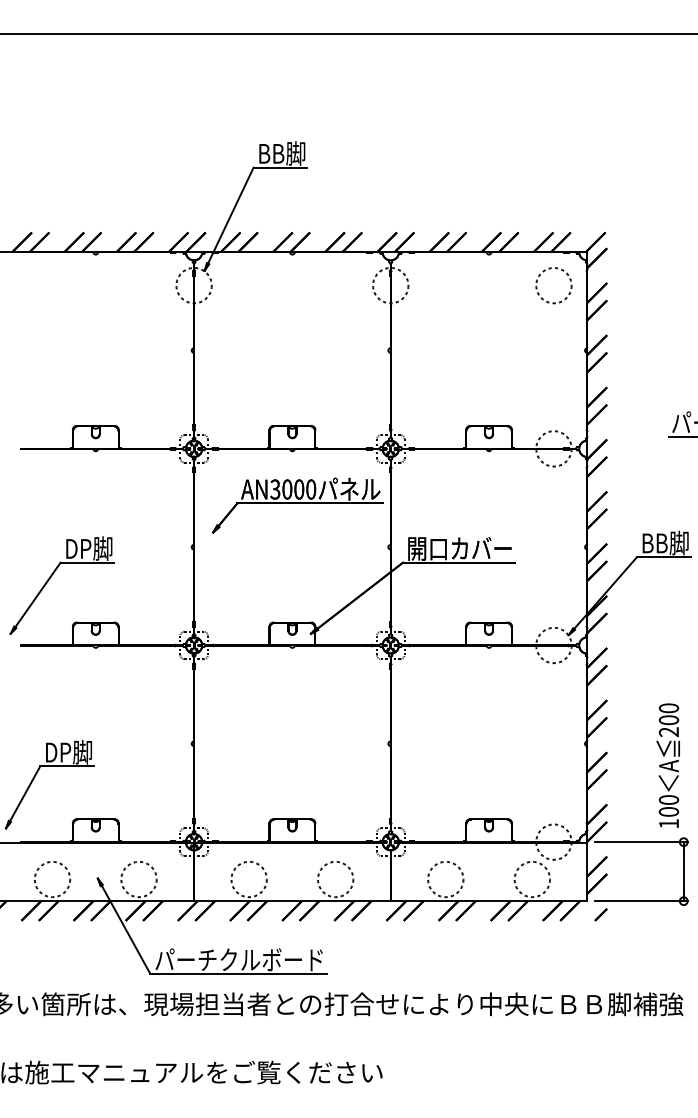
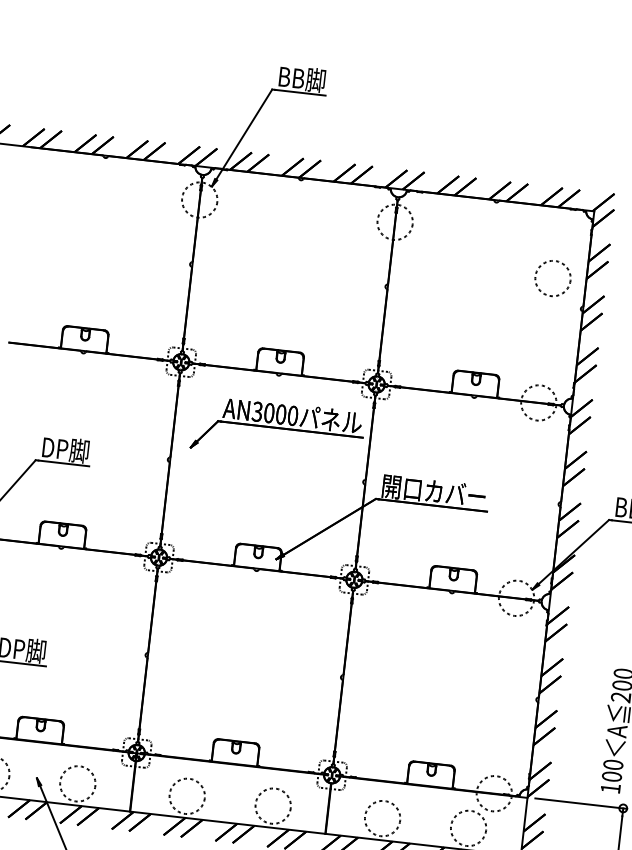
circle: (553, 285) -> (552, 278), moved

